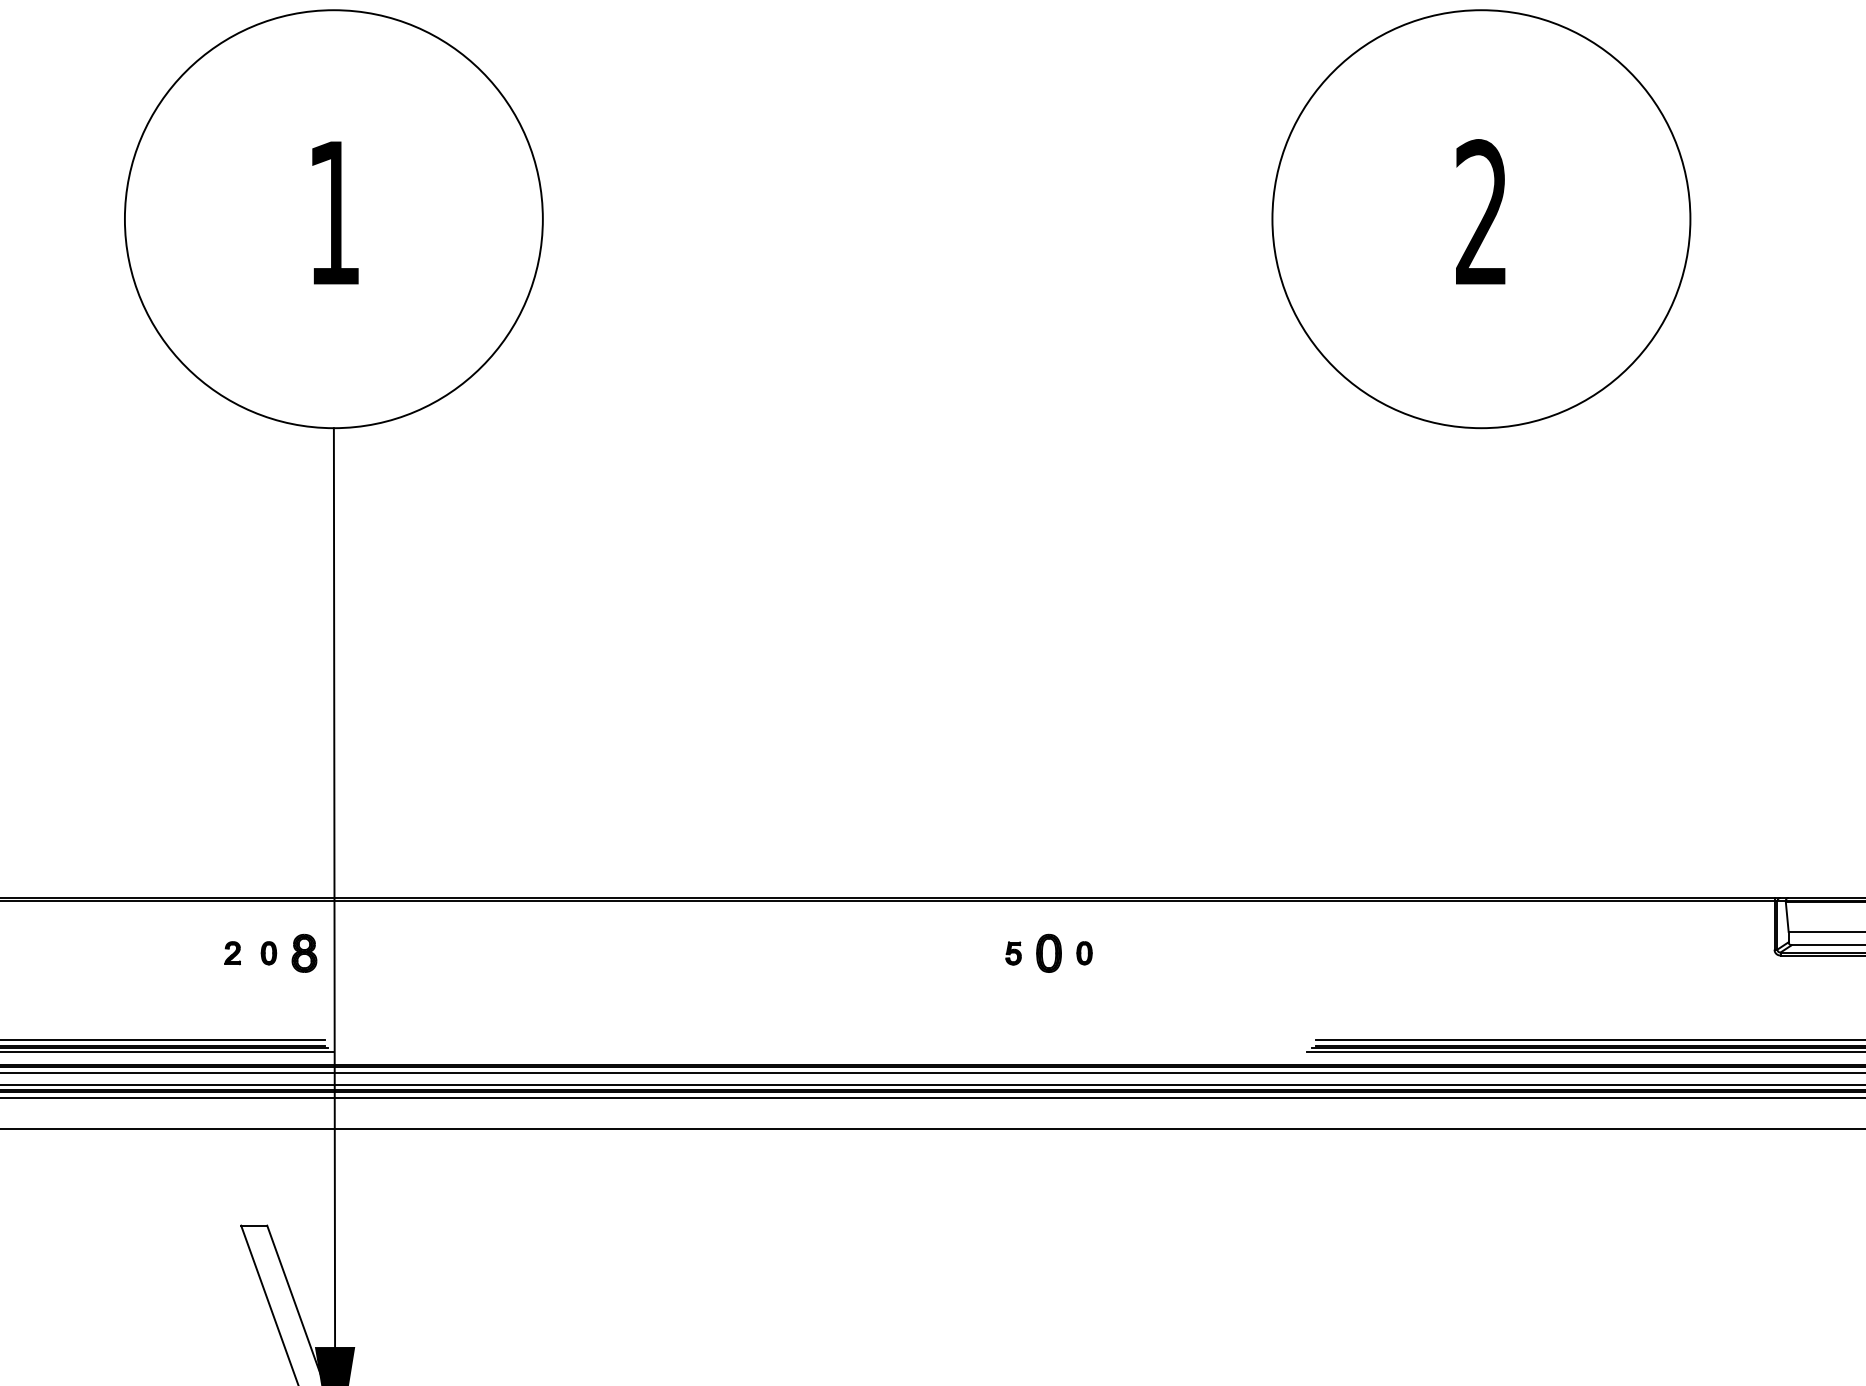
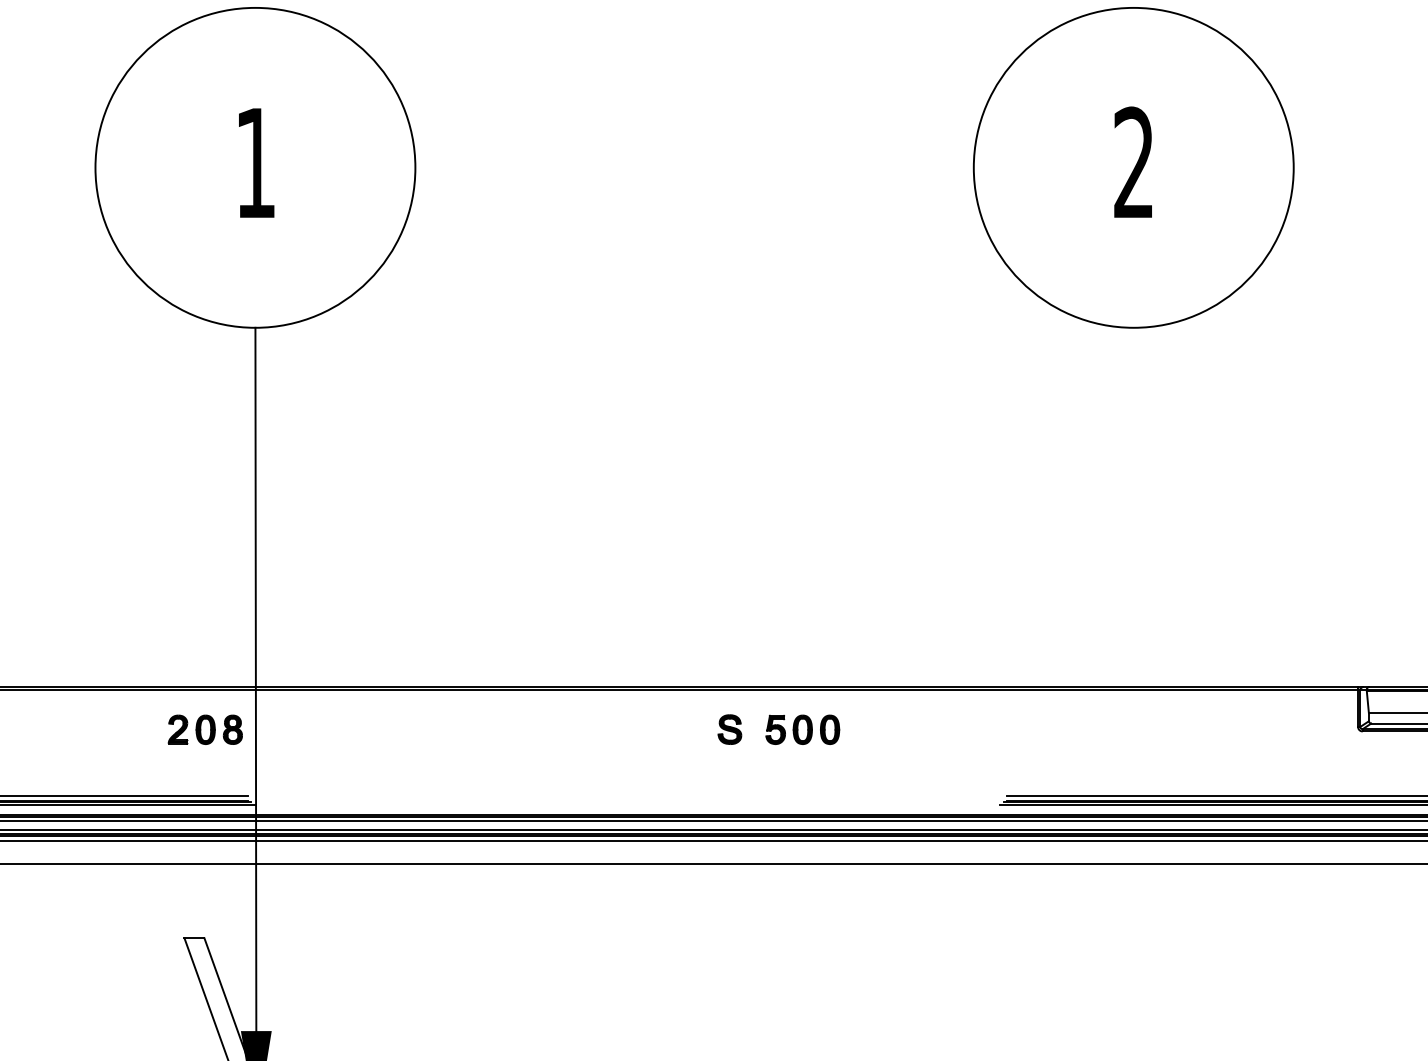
part: (232, 952) -> (177, 729), size x1.67
part: (268, 952) -> (205, 729), size x1.67
part: (953, 952) -> (729, 729), added
part: (1084, 952) -> (829, 729), size x1.67
part: (1013, 953) -> (775, 729), size x1.67

